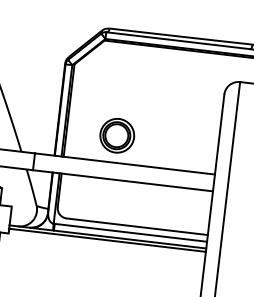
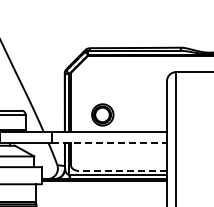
line: (124, 180) -> (110, 142), solid -> dashed
line: (137, 226) -> (122, 170), solid -> dashed

